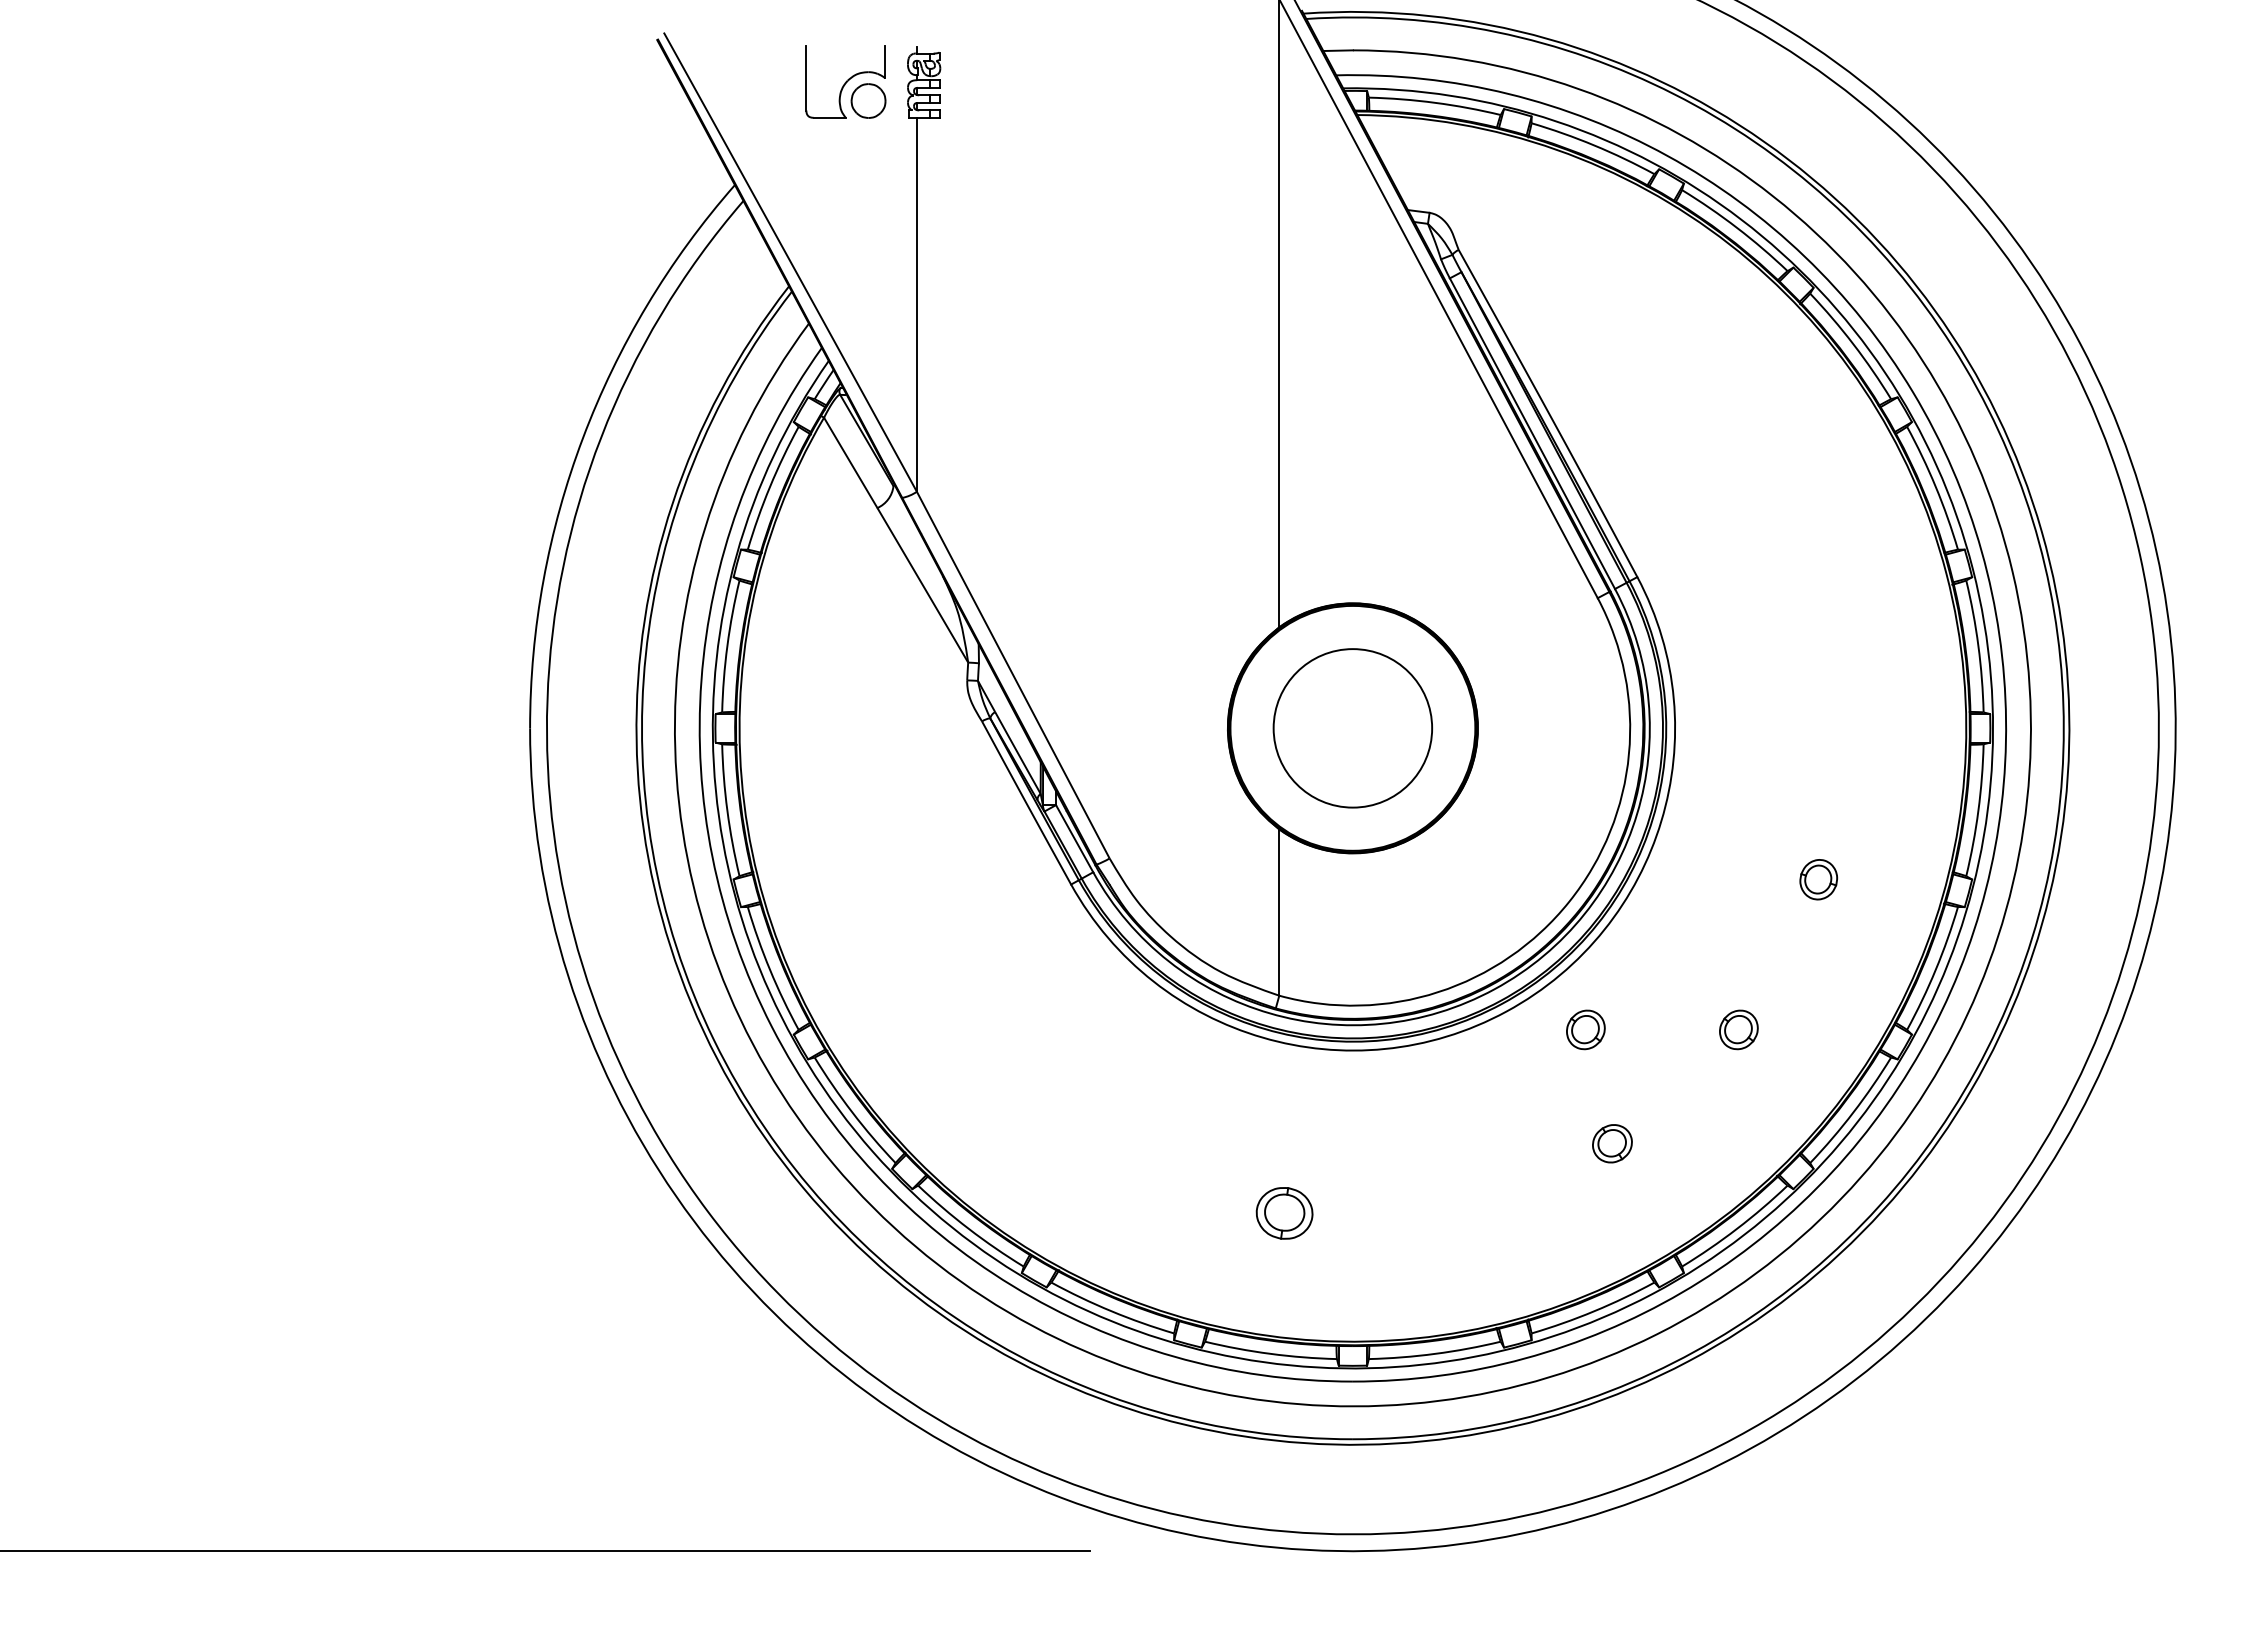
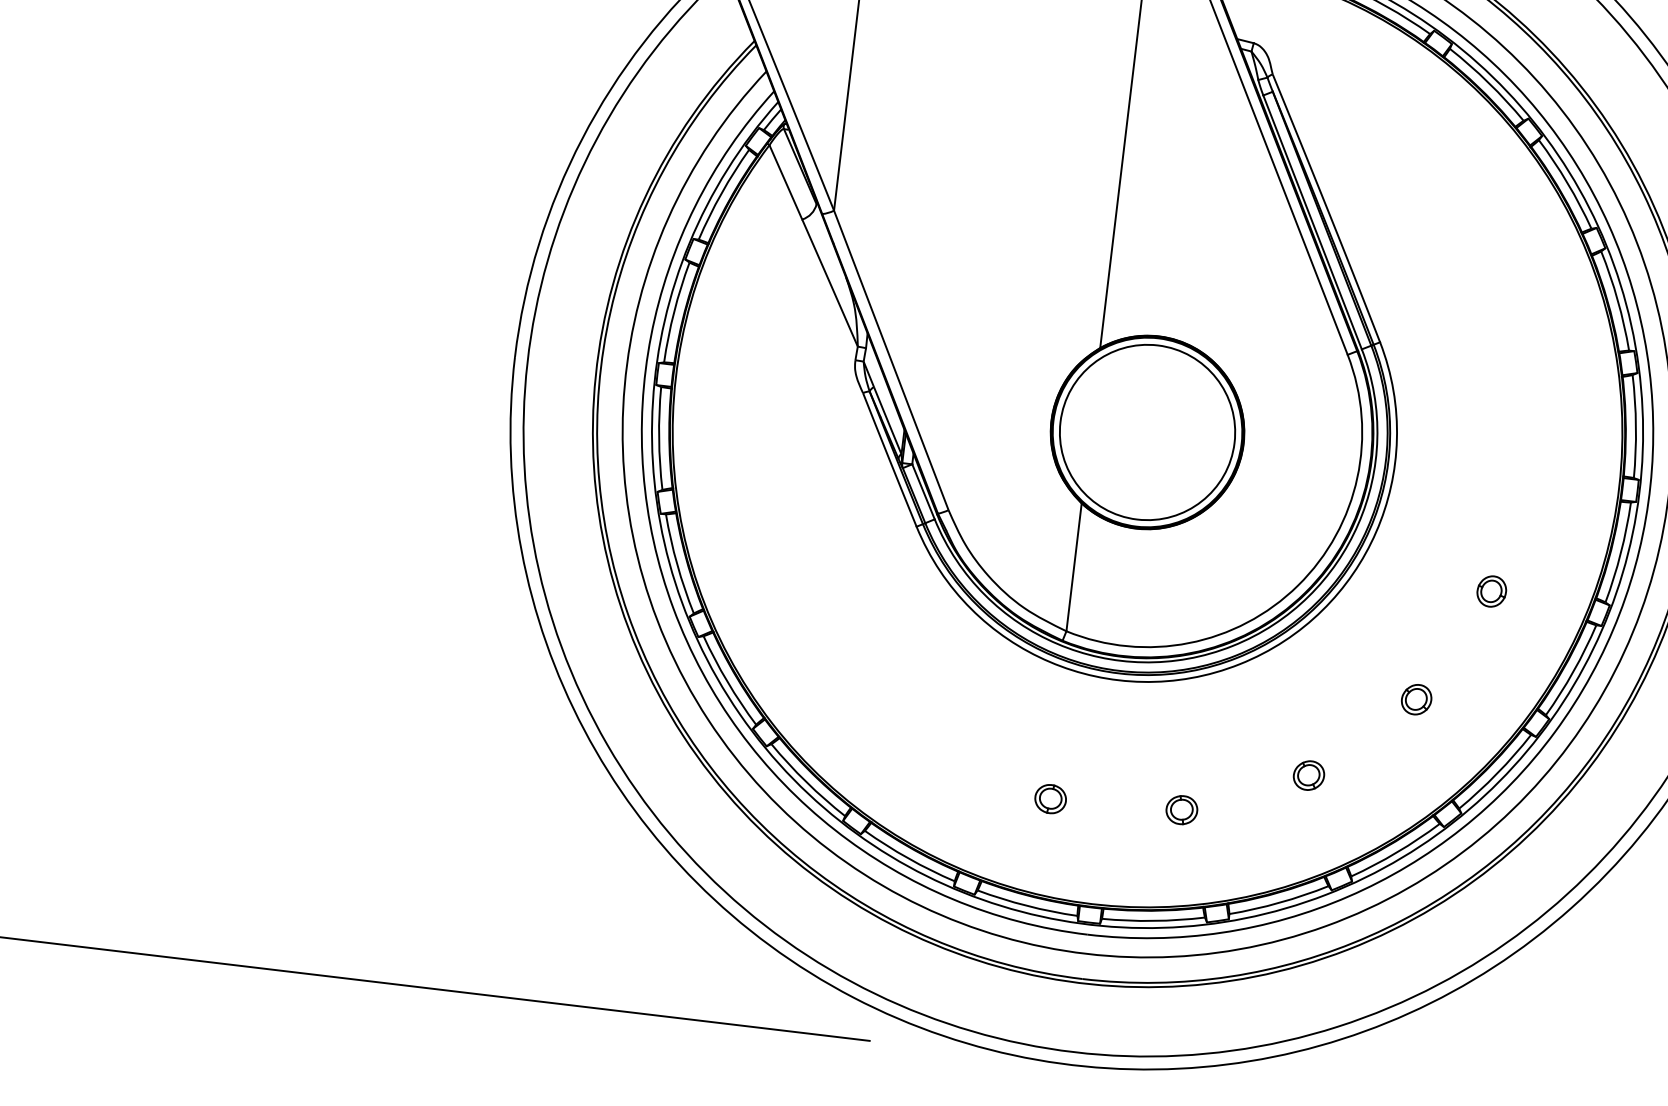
circle: (1352, 728) -> (1147, 432), size x1.43
part: (1585, 1029) -> (1298, 685), removed
part: (1454, 1207) -> (1181, 810), added
part: (1284, 1213) -> (1050, 799), size x0.71

